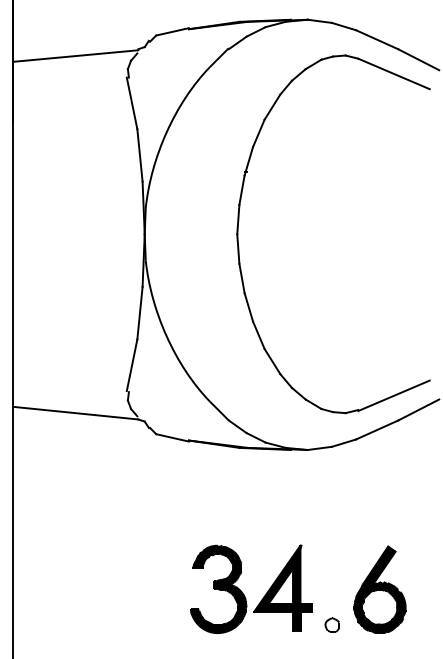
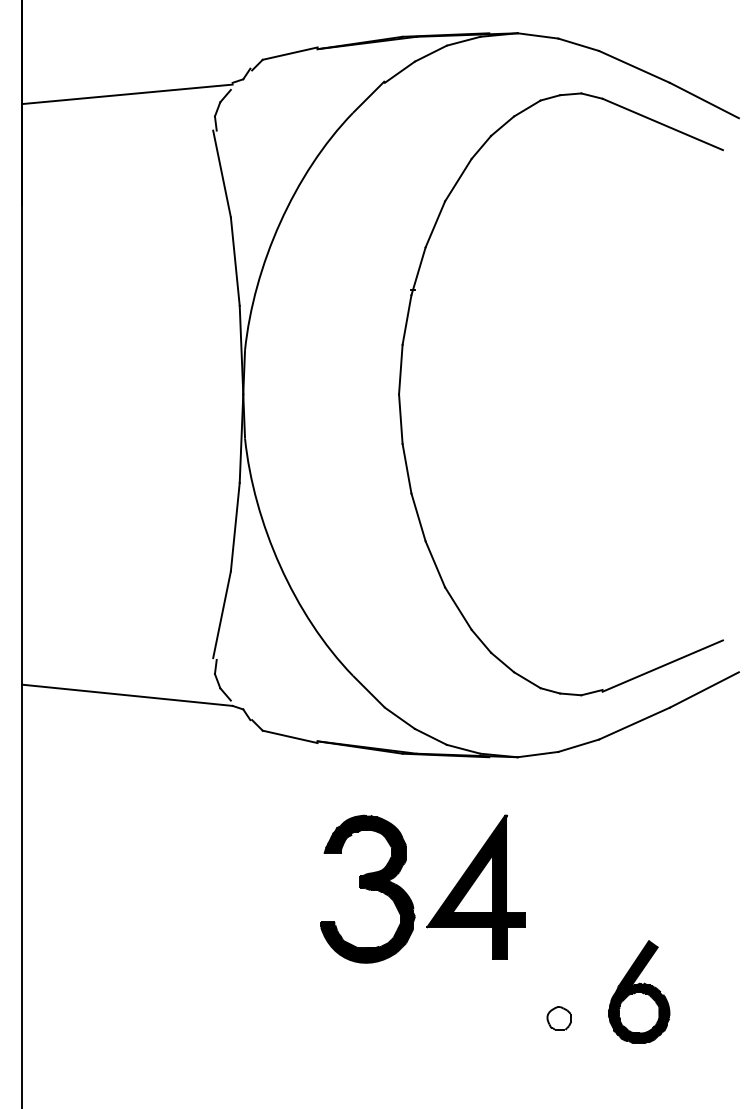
part: (379, 589) -> (638, 992), size x0.7
part: (244, 594) -> (411, 897), moved
part: (331, 624) -> (557, 1017), moved

